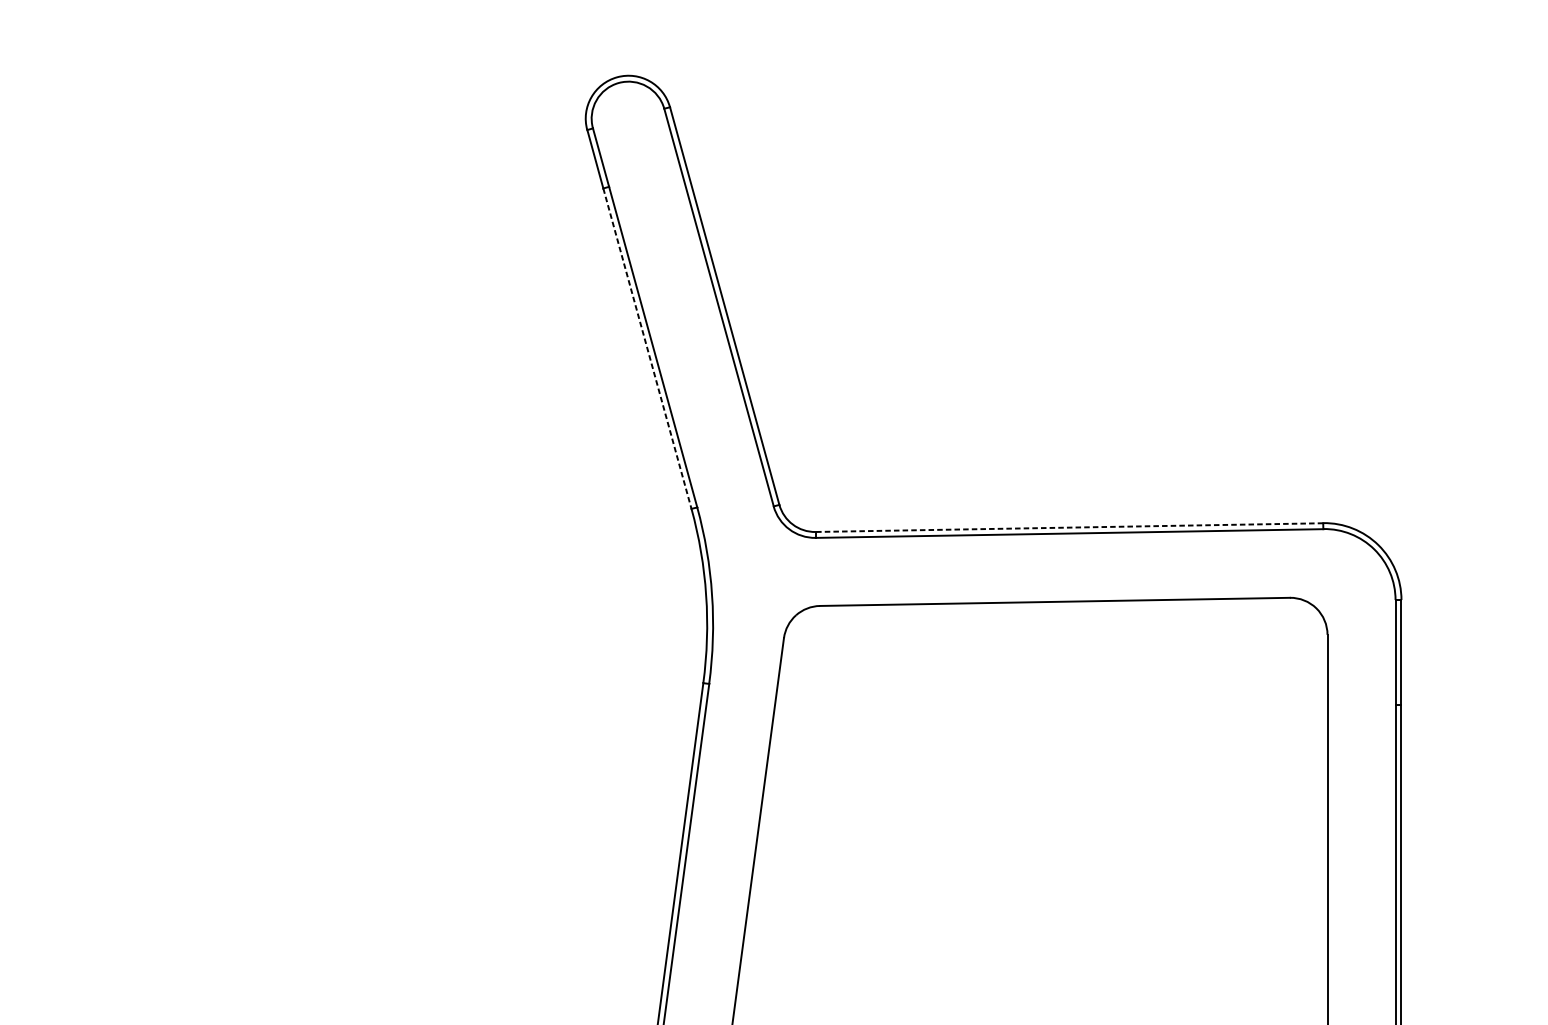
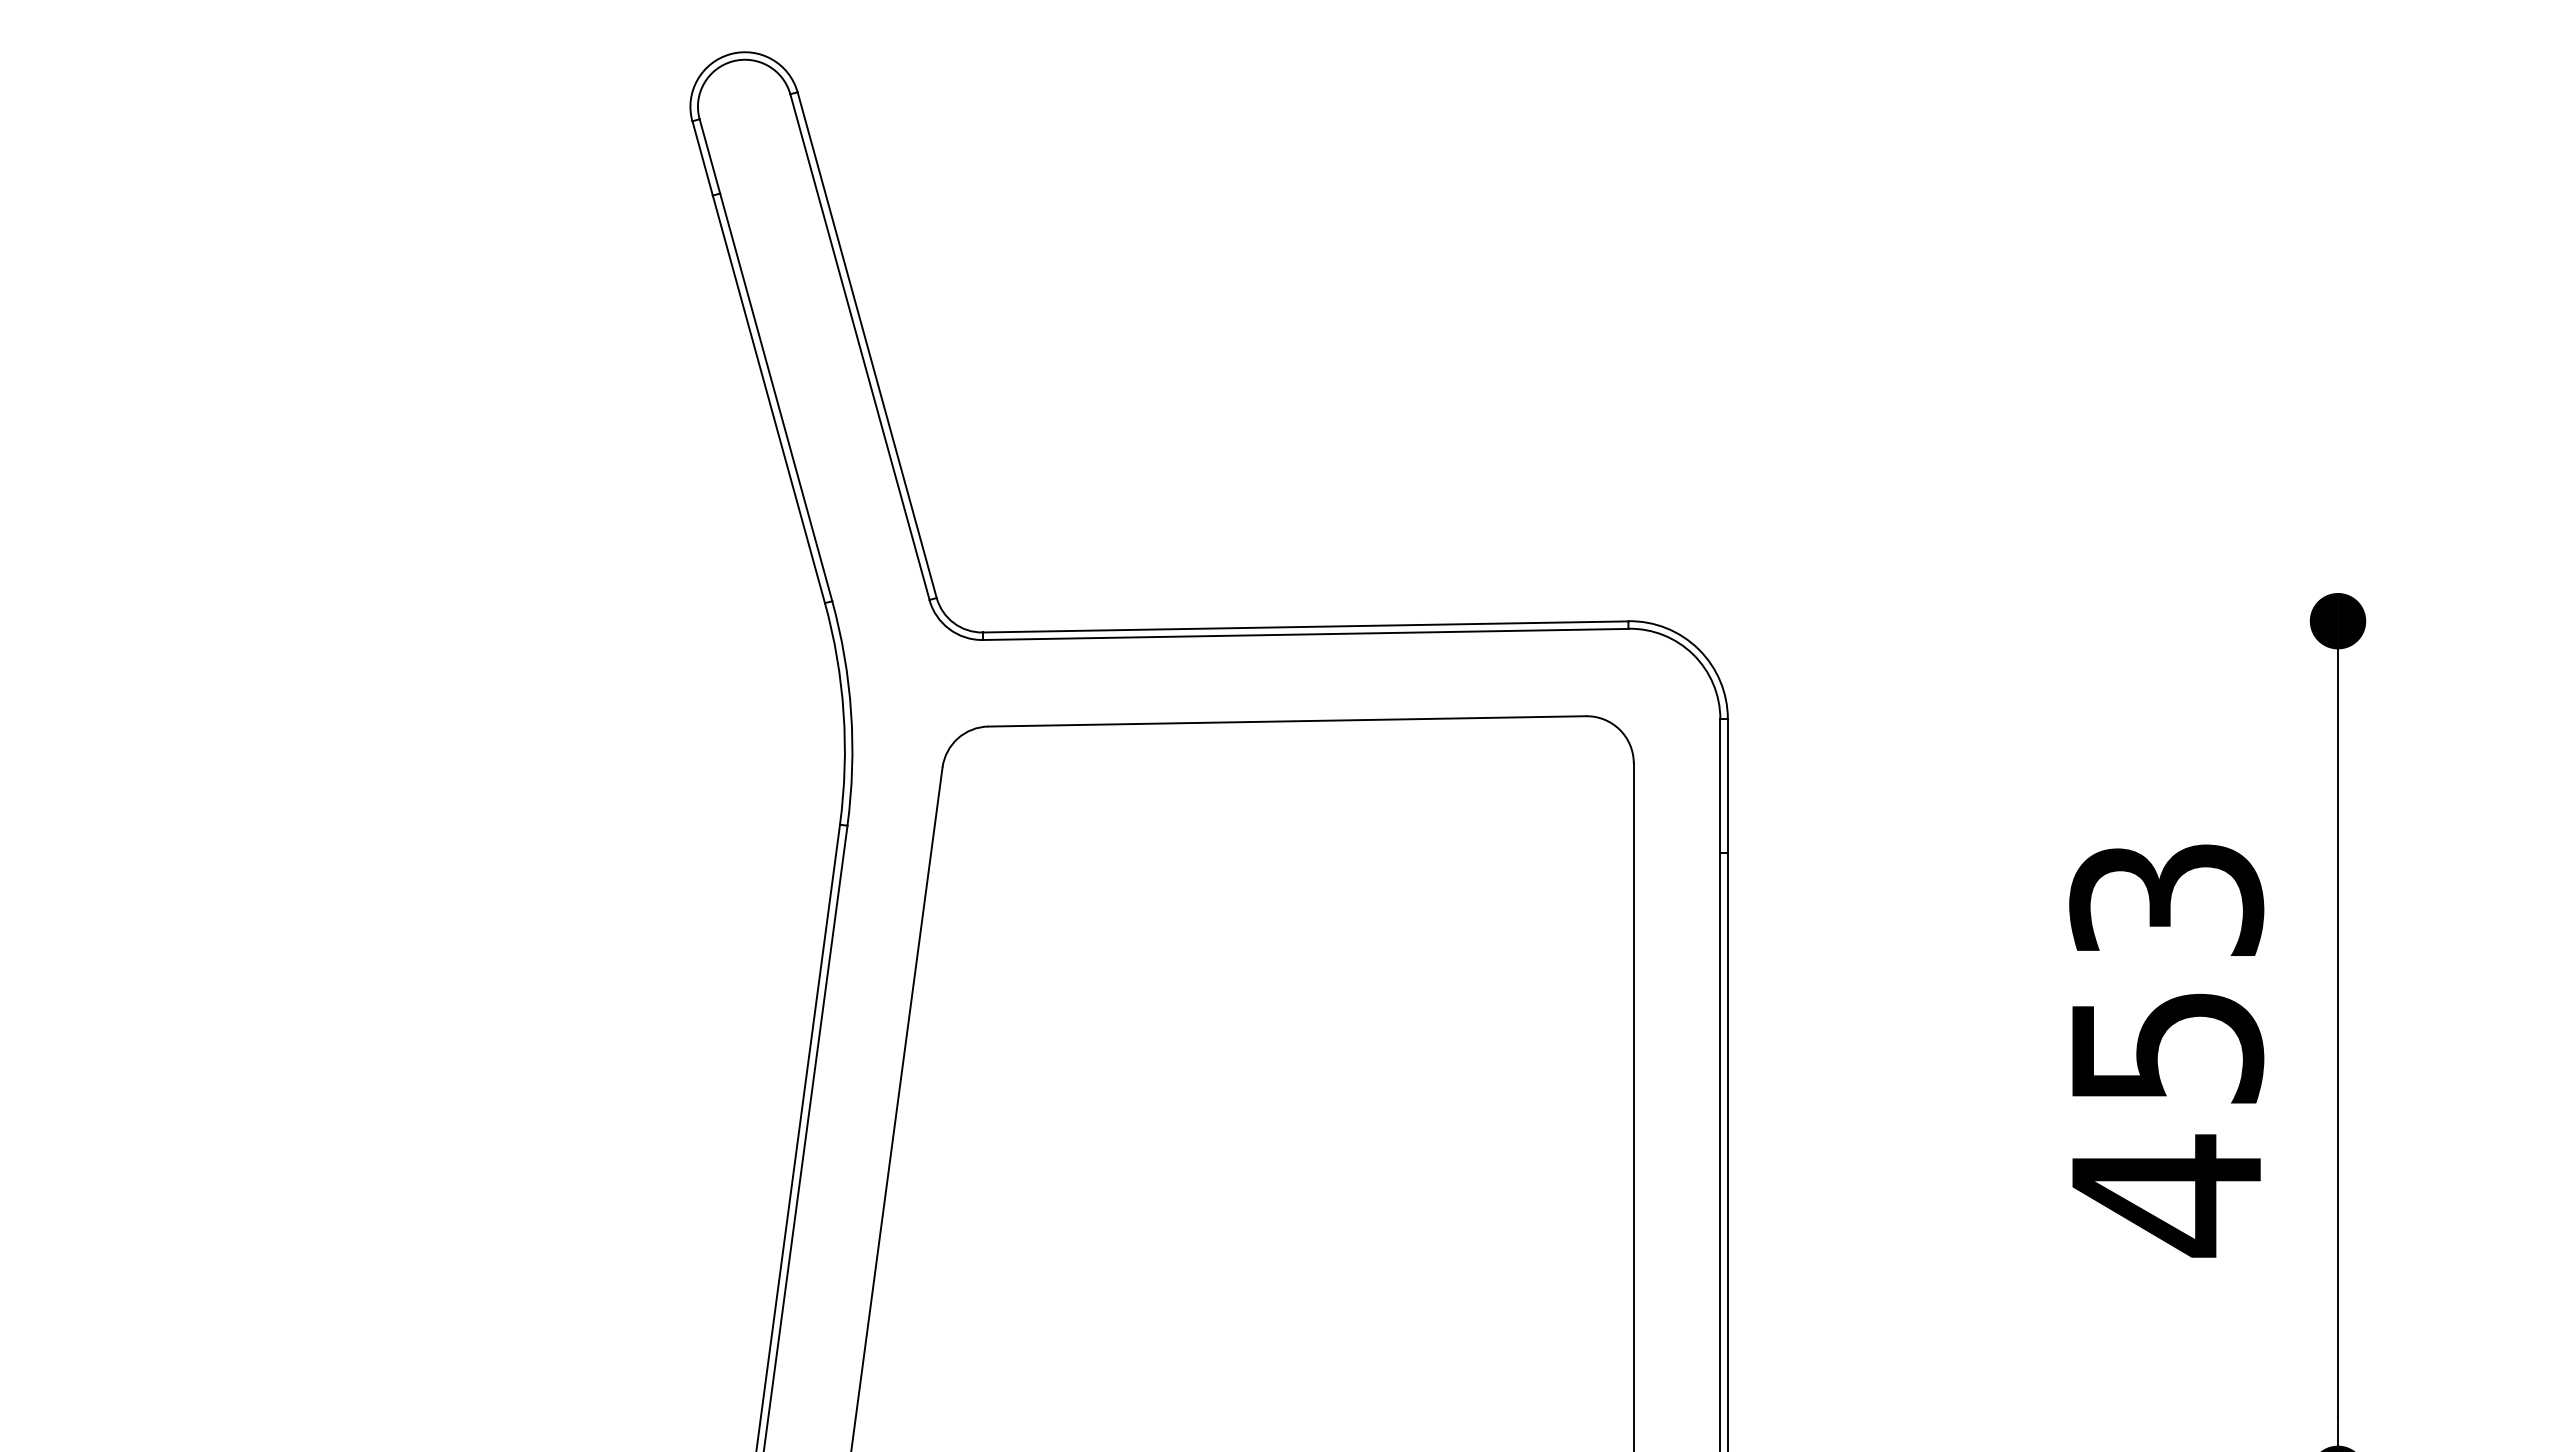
line: (647, 348) -> (769, 399), dashed -> solid
line: (1069, 527) -> (1305, 626), dashed -> solid

